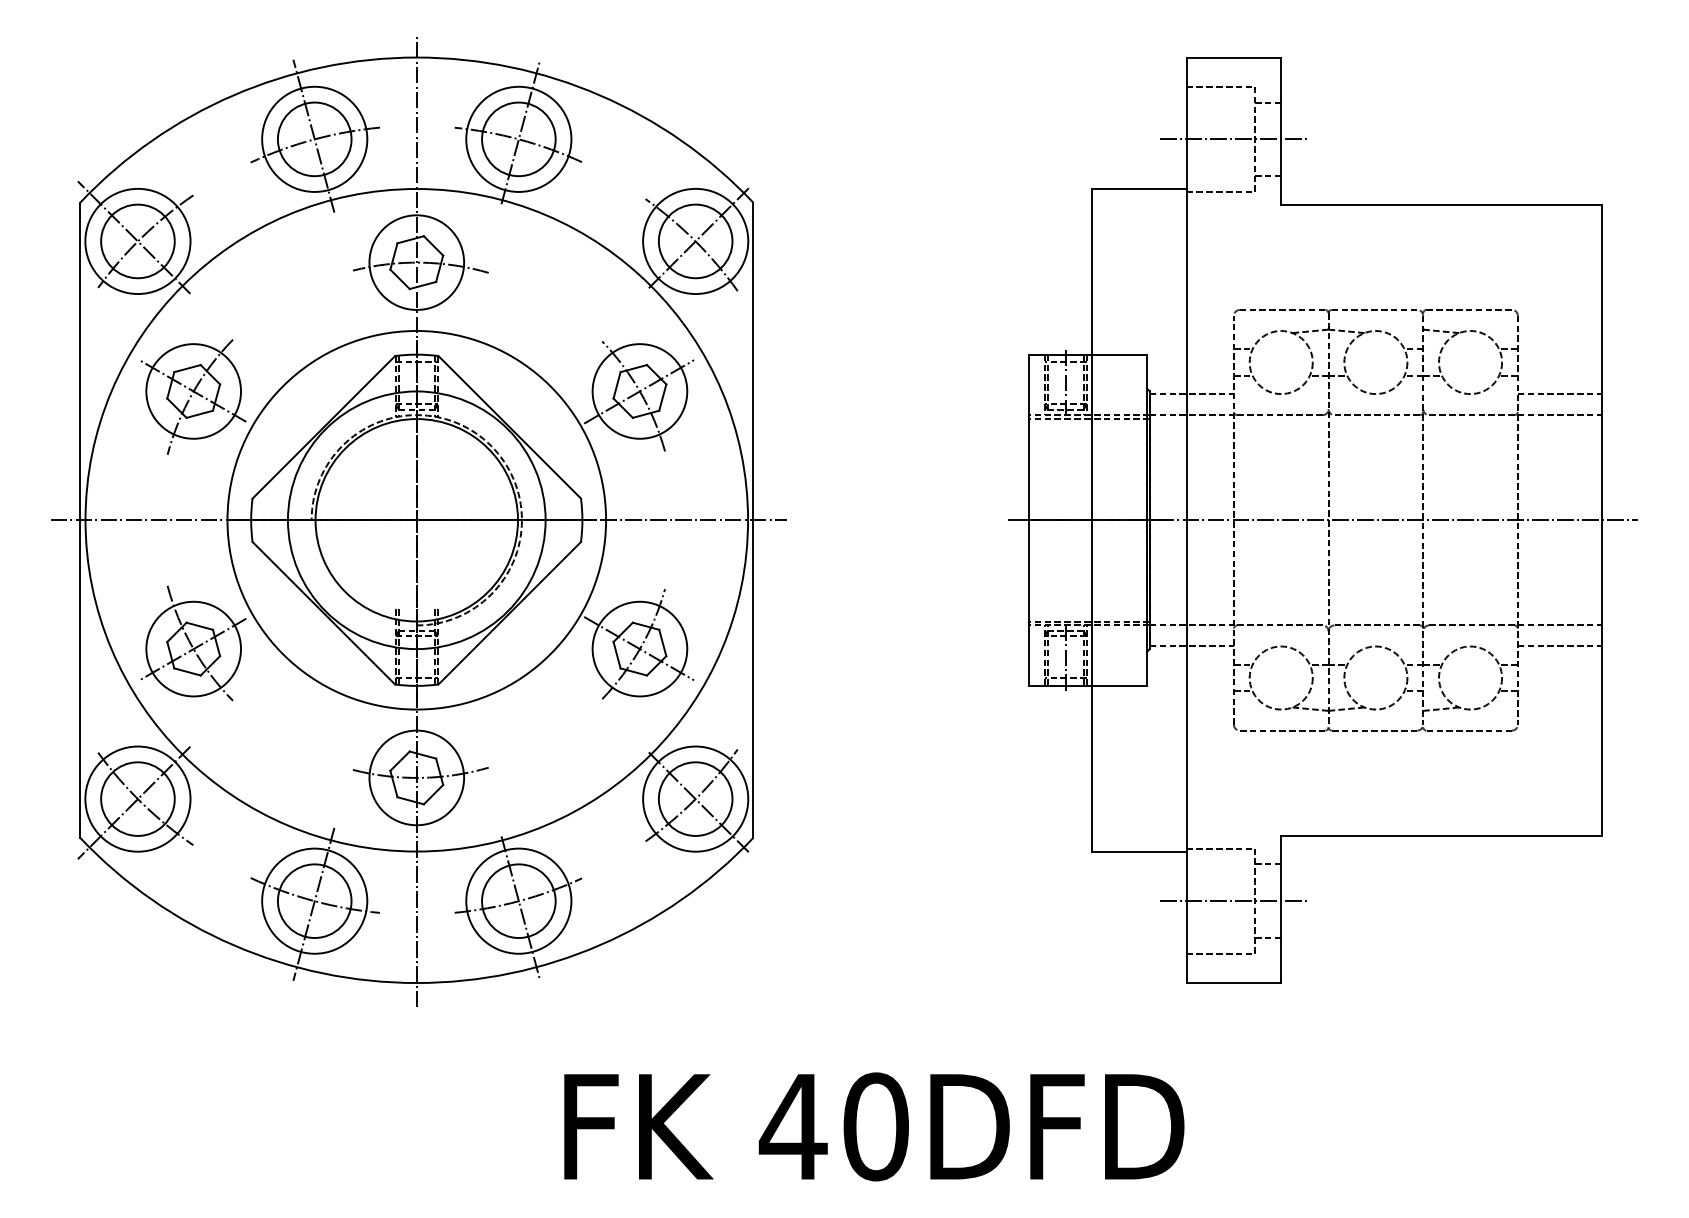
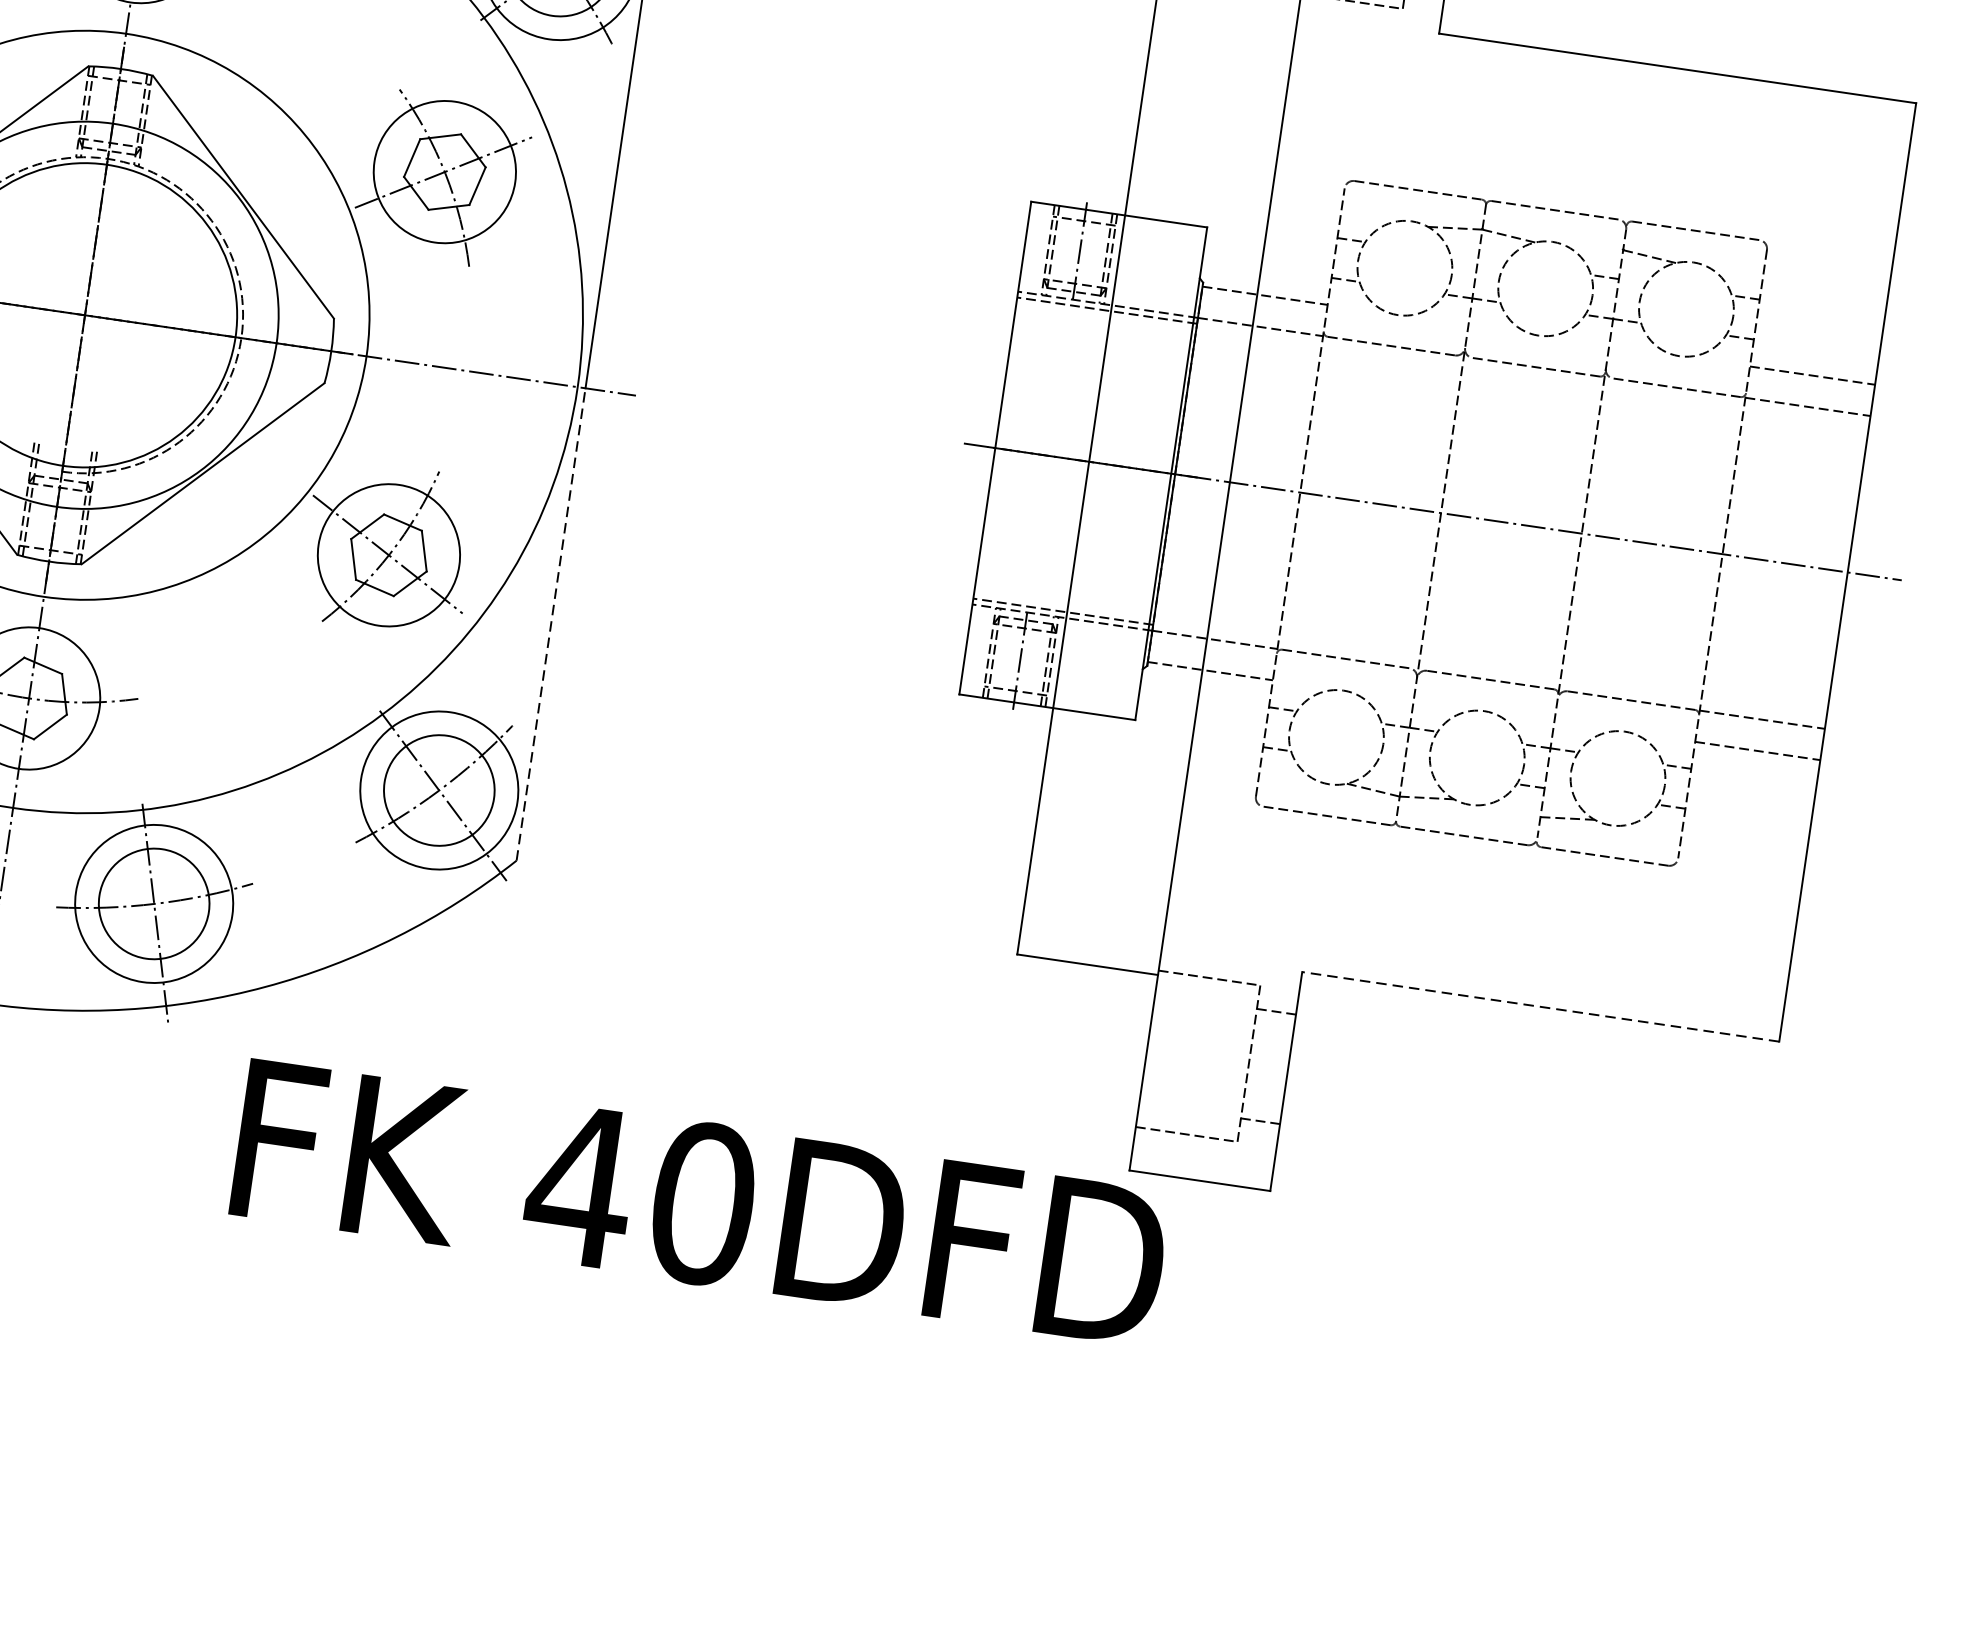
line: (753, 679) -> (551, 625), solid -> dashed
line: (1441, 835) -> (1540, 1006), solid -> dashed
line: (1233, 901) -> (1216, 1059), removed
text: (874, 1126) -> (700, 1202), moved

